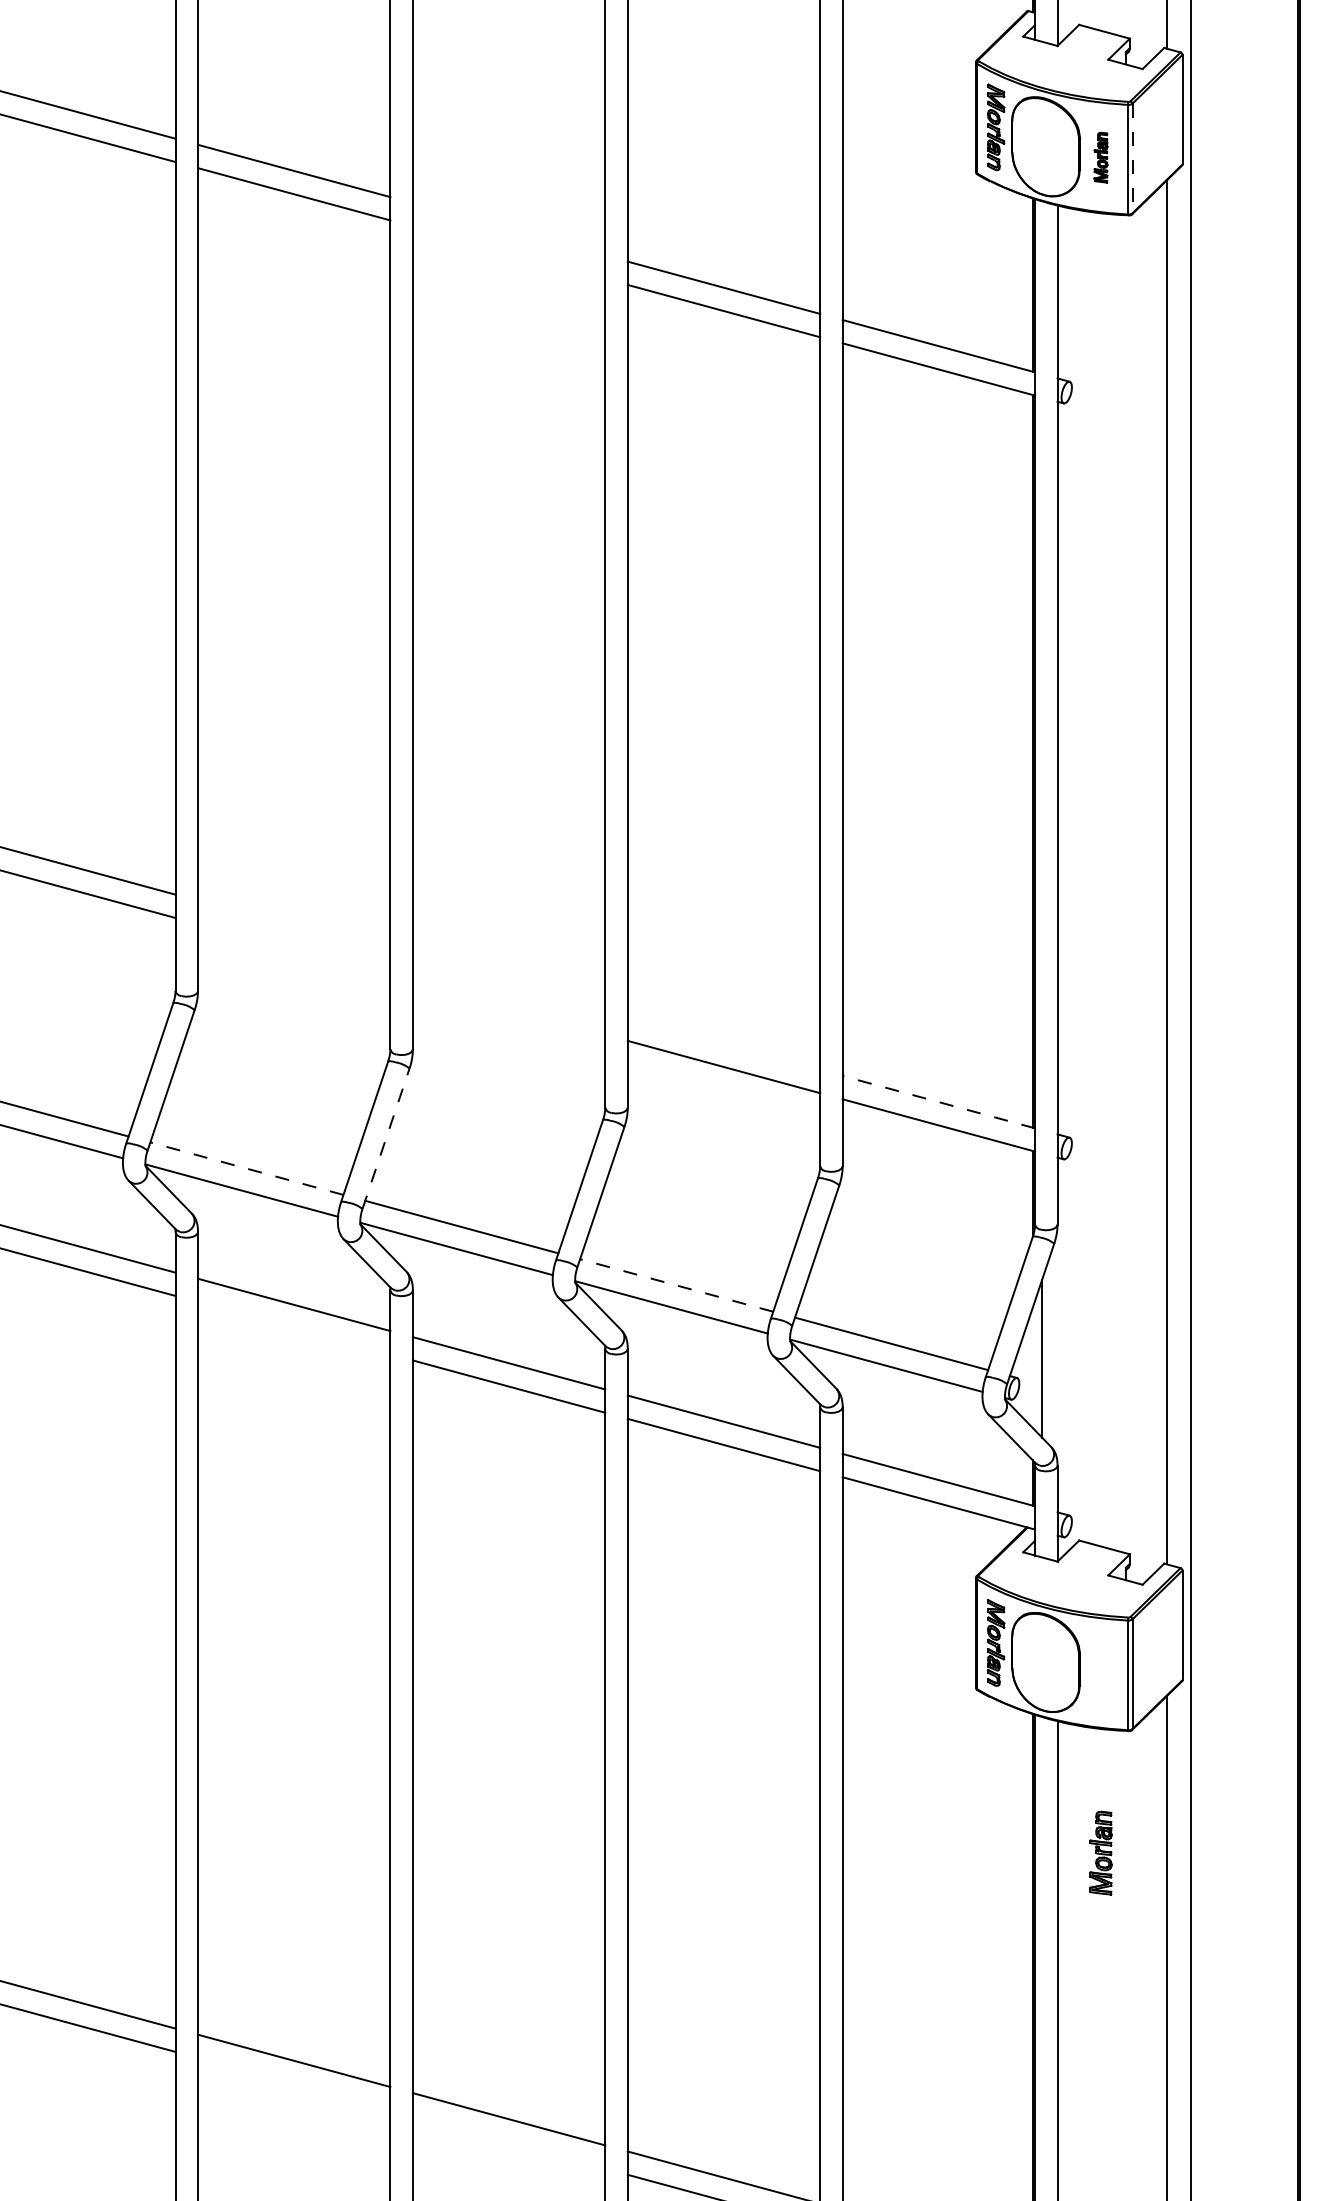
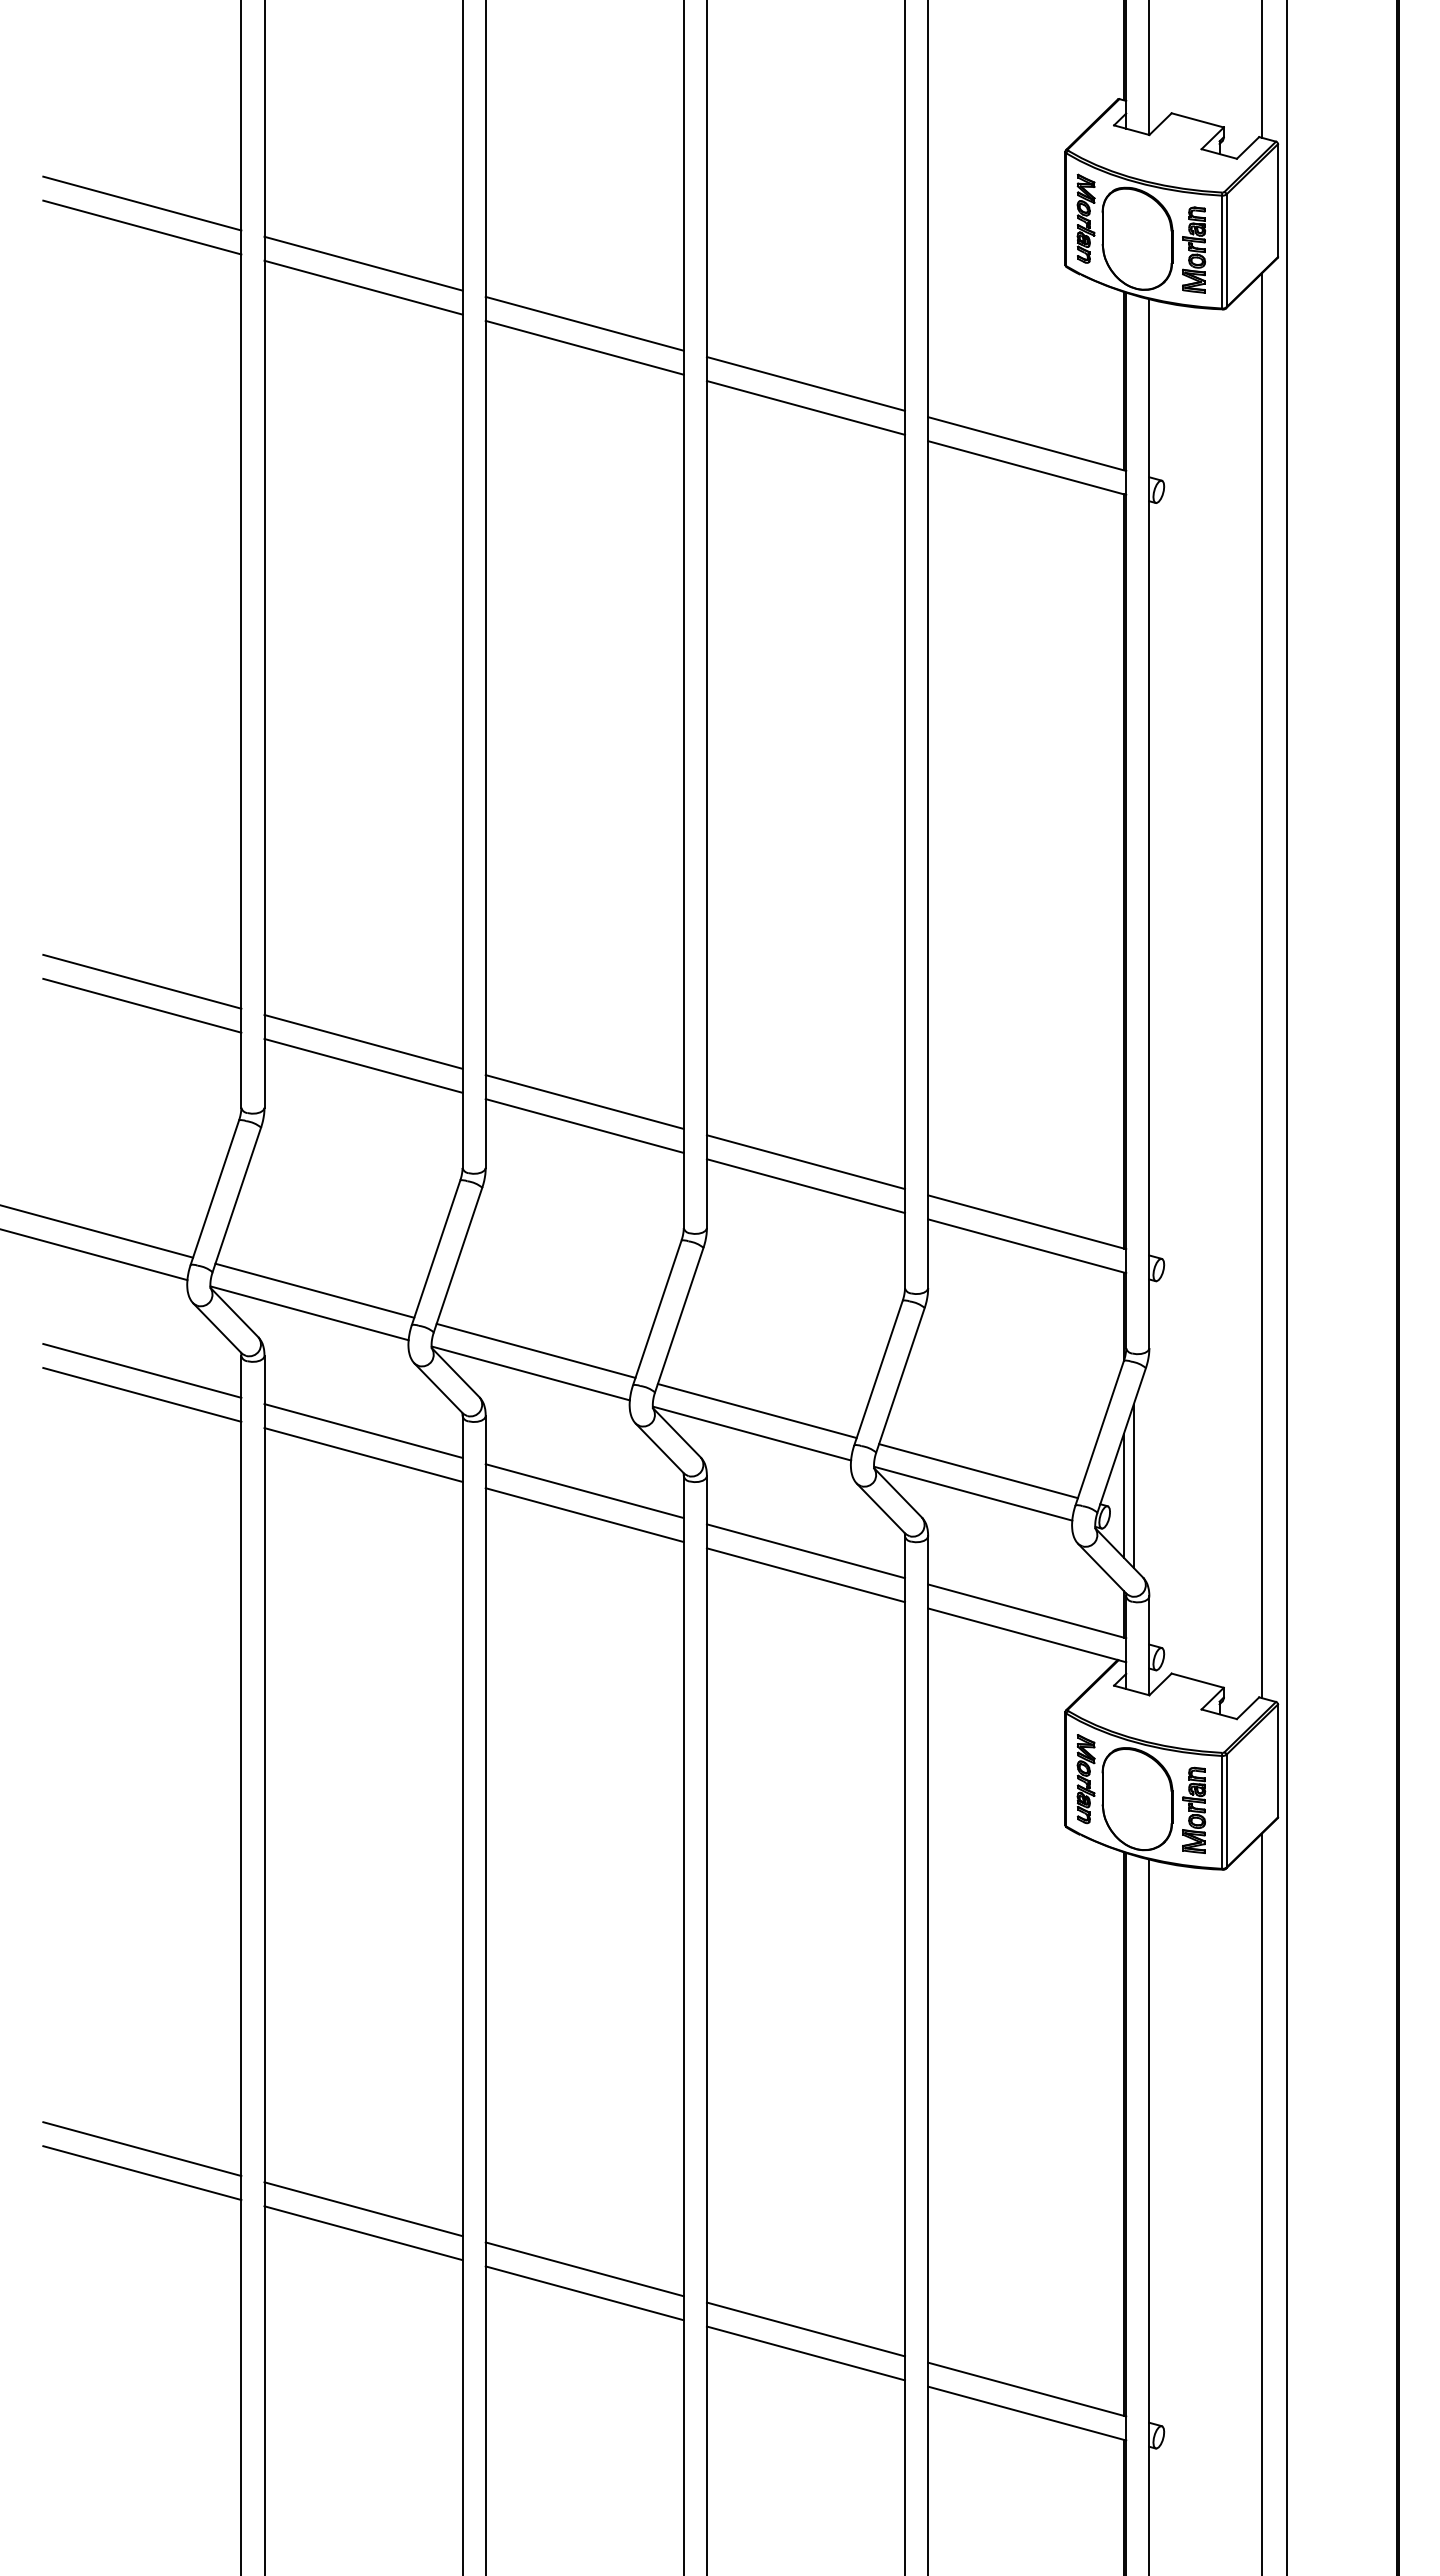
part: (1100, 157) -> (1193, 249), size x1.67
line: (1132, 159) -> (1226, 251), dashed -> solid
line: (508, 229) -> (584, 323), added
line: (508, 252) -> (584, 347), added
line: (294, 926) -> (363, 1041), added
line: (294, 949) -> (363, 1065), added
line: (508, 984) -> (584, 1101), added
line: (508, 1008) -> (584, 1125), added
line: (723, 1044) -> (805, 1162), added
line: (939, 1102) -> (1027, 1222), dashed -> solid
line: (386, 1138) -> (458, 1259), dashed -> solid
line: (246, 1168) -> (314, 1290), dashed -> solid
line: (675, 1284) -> (756, 1410), dashed -> solid
line: (294, 1327) -> (363, 1454), added
line: (1032, 1367) -> (1123, 1495), added
part: (1101, 1852) -> (1194, 1809), moved
line: (294, 2084) -> (363, 2233), added
line: (508, 2142) -> (584, 2293), added

